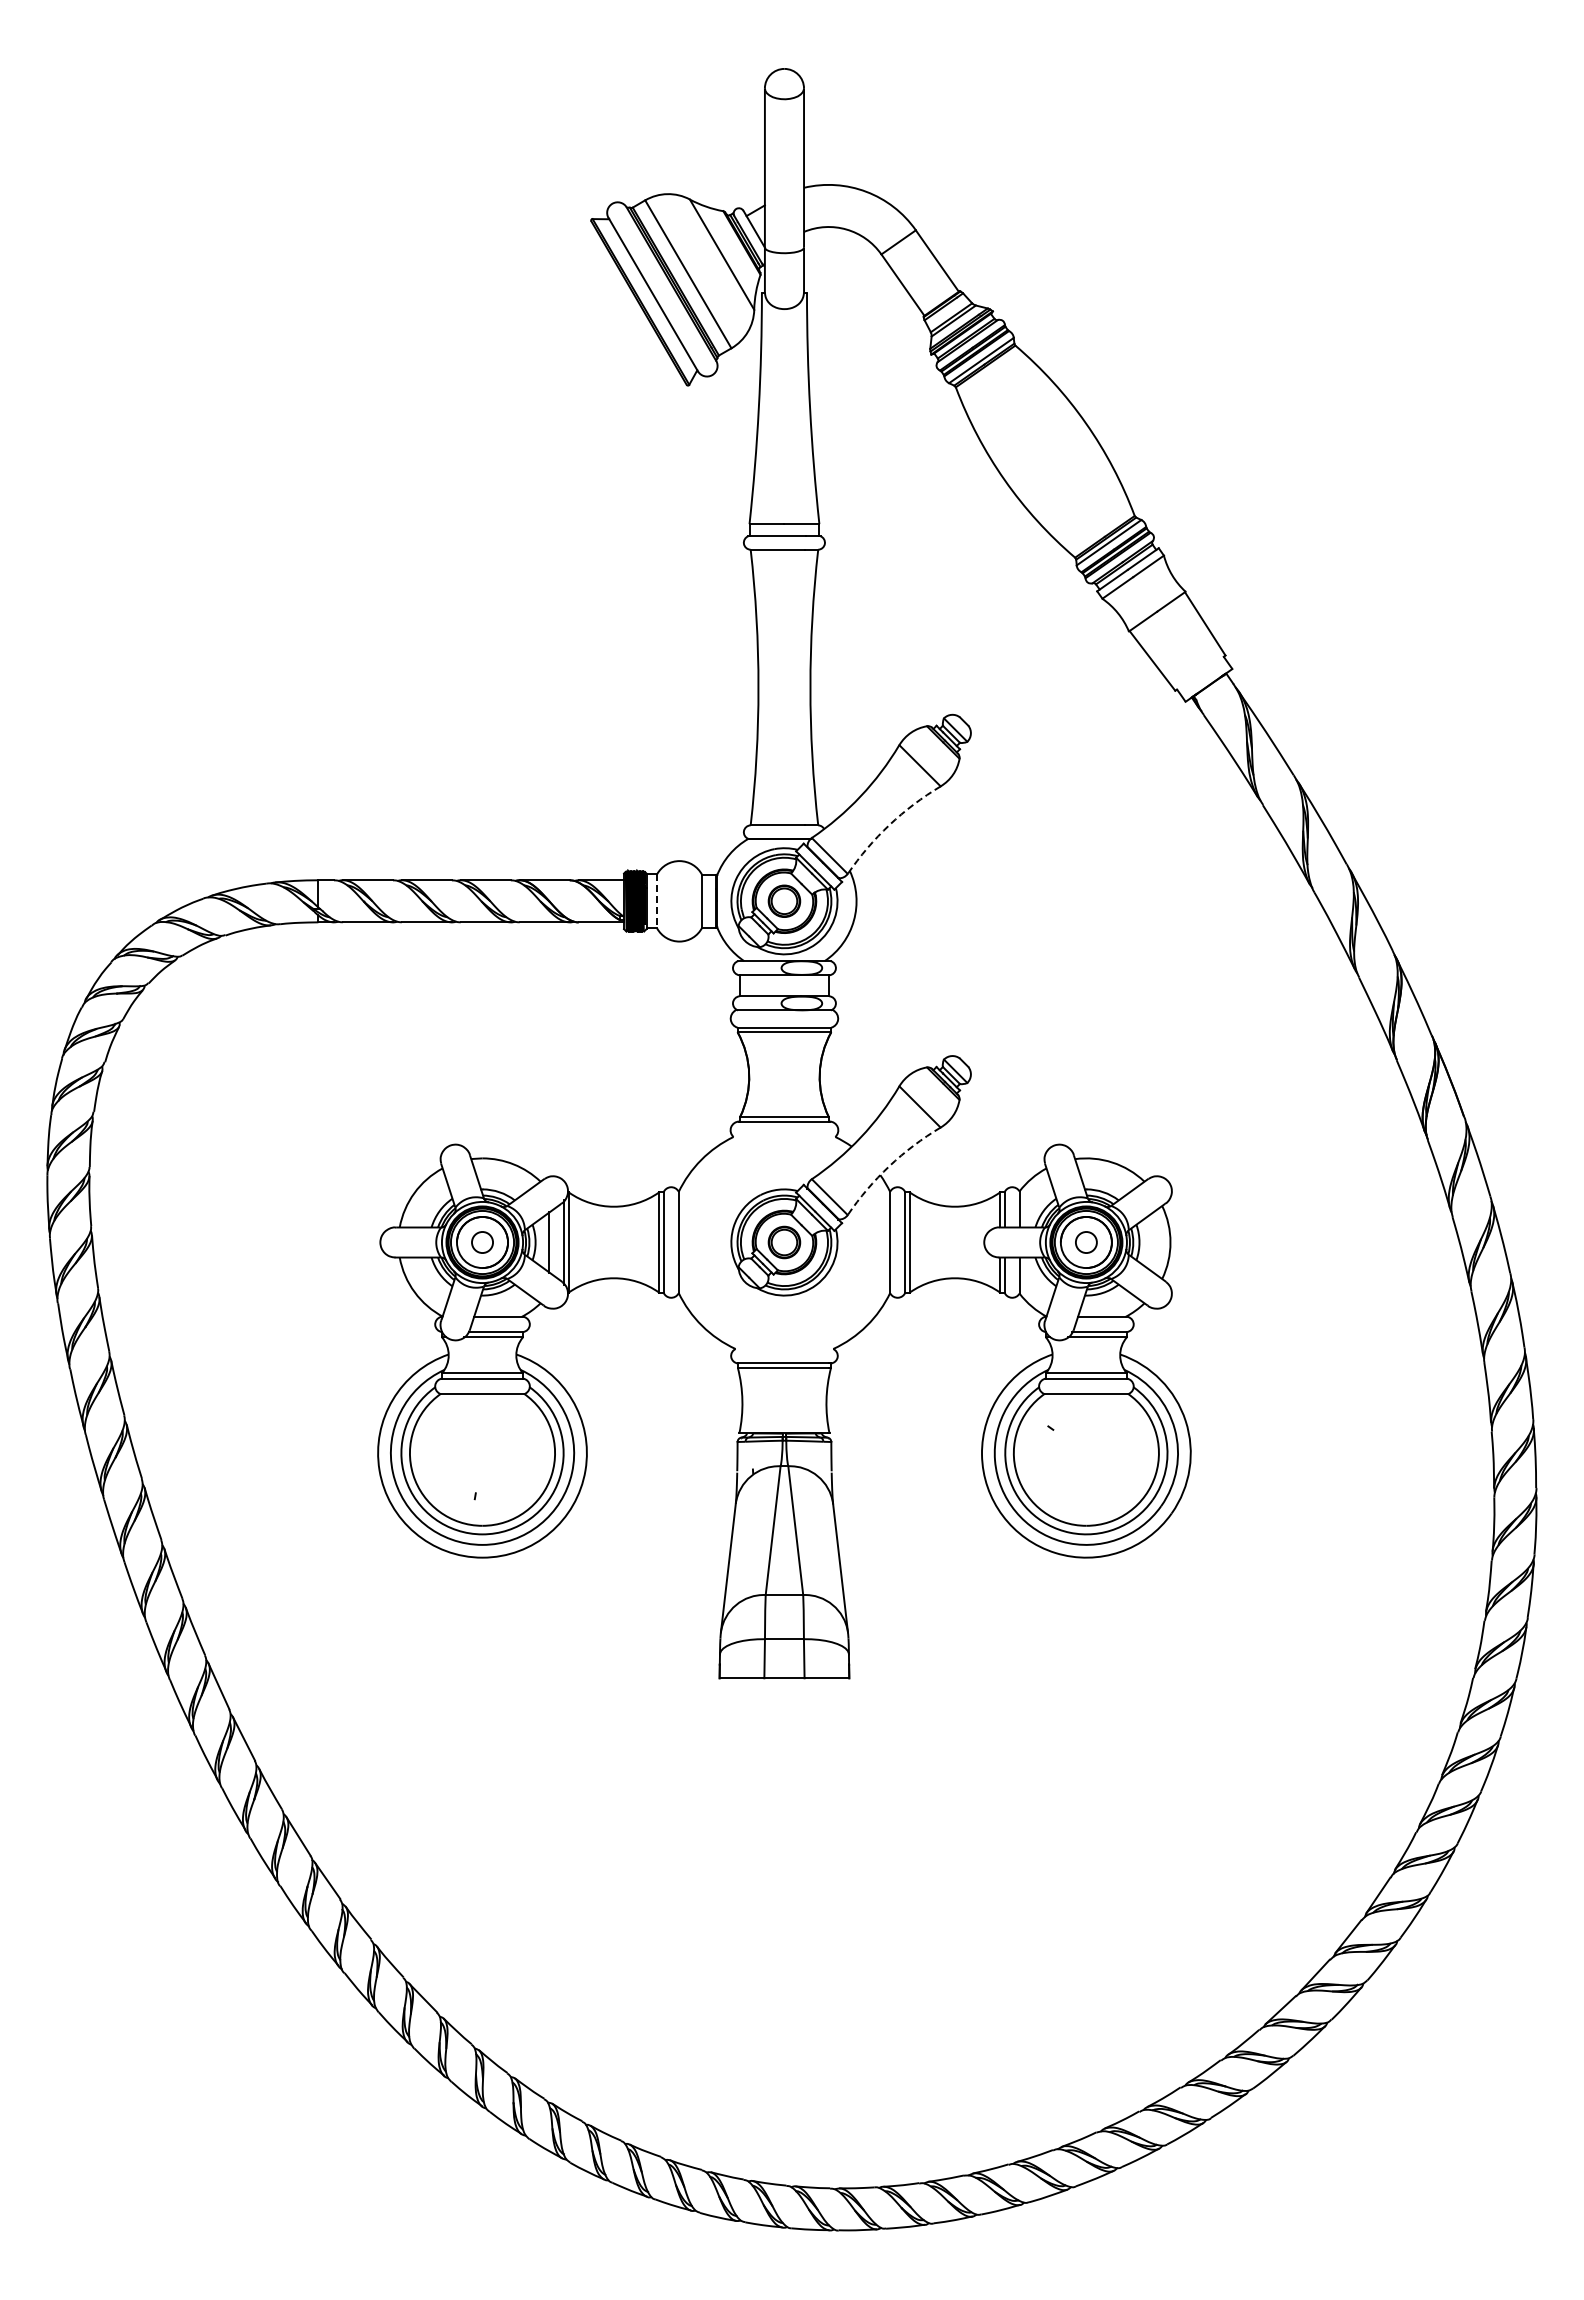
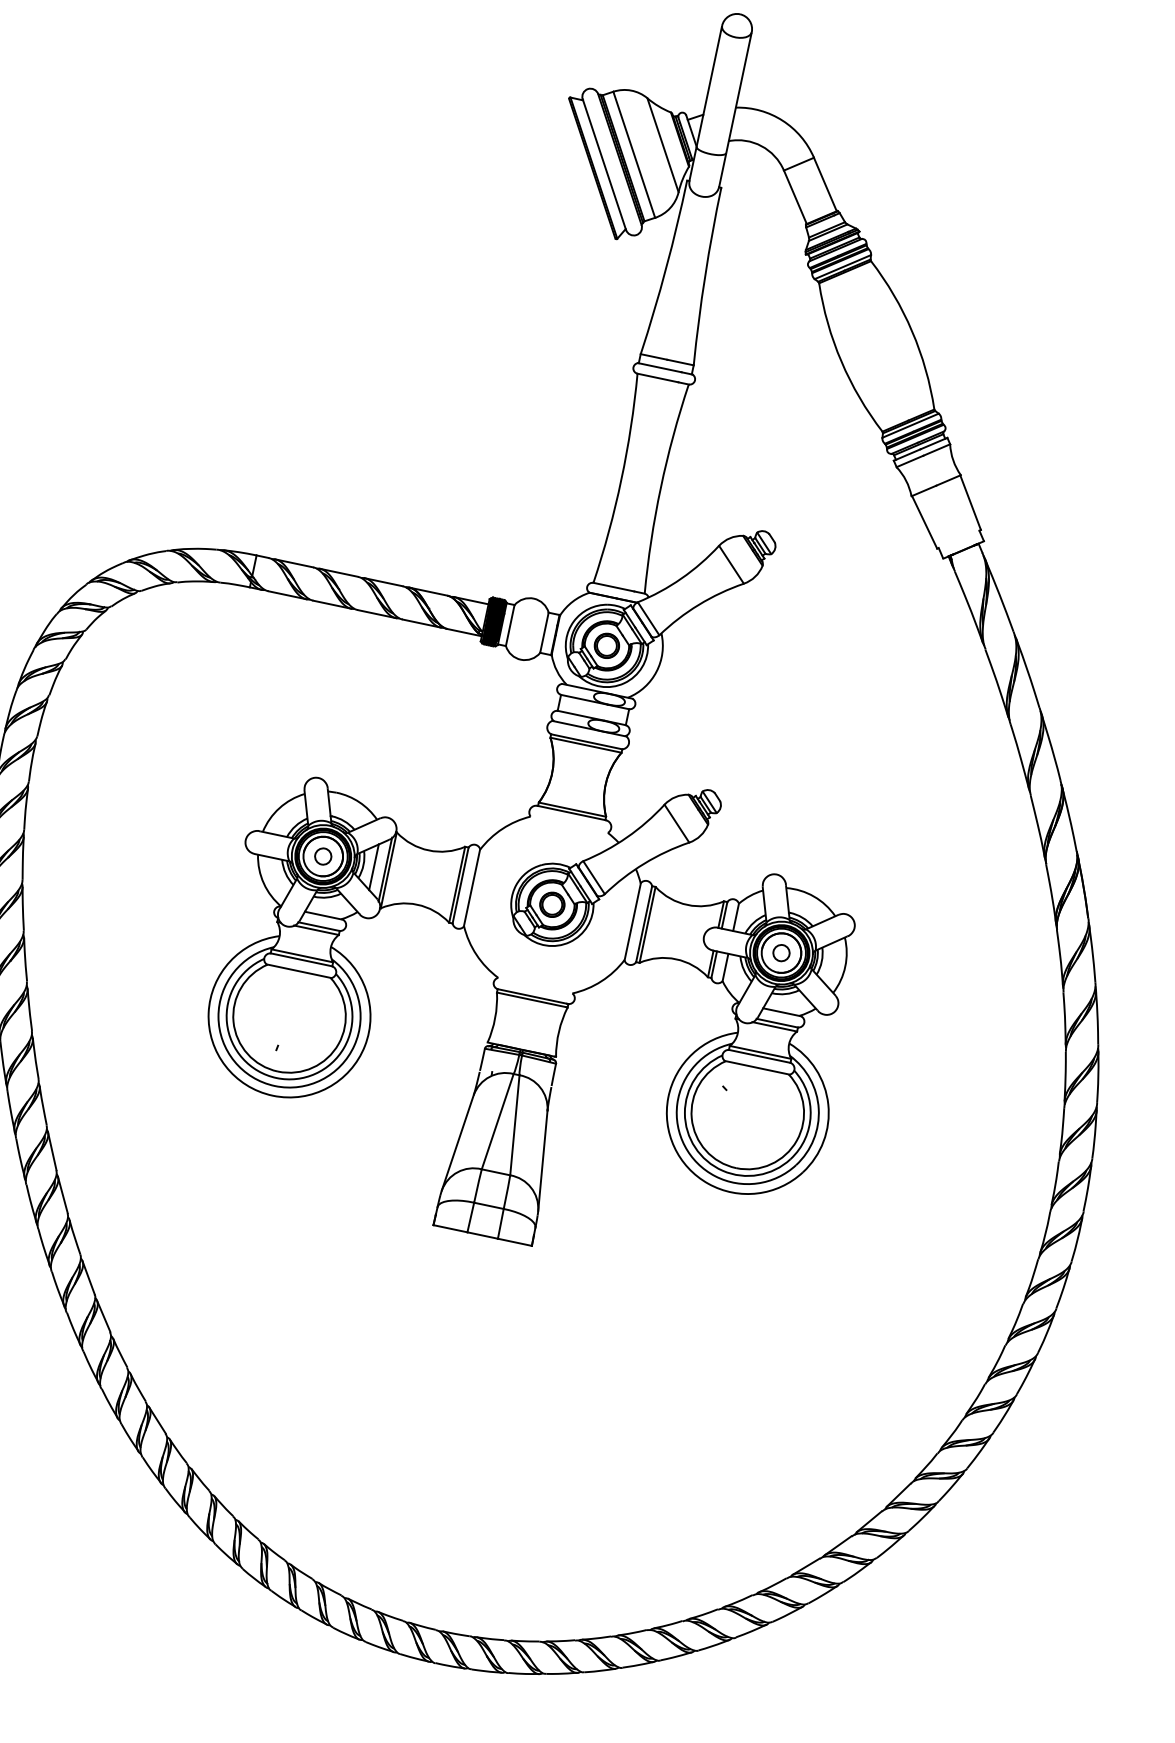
arc: (889, 825) -> (698, 605), dashed -> solid
line: (657, 901) -> (510, 625), dashed -> solid
arc: (889, 1166) -> (644, 863), dashed -> solid

